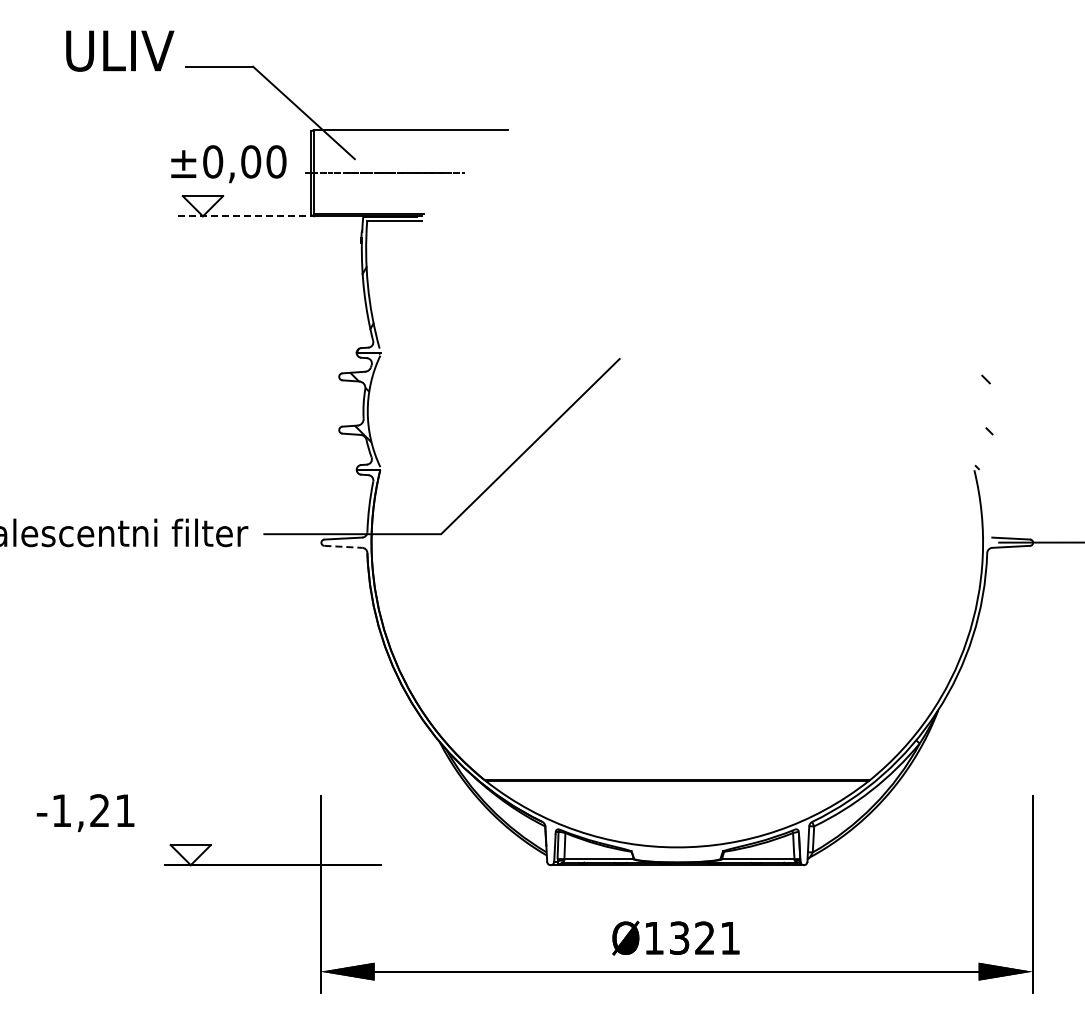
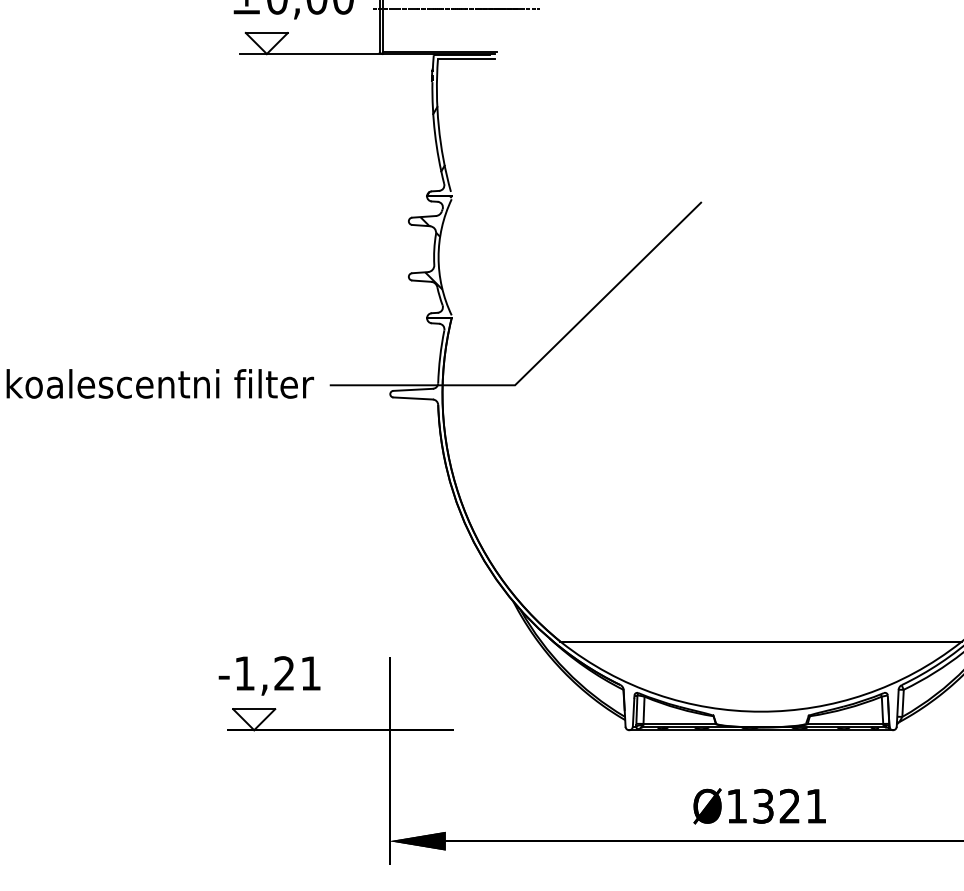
line: (246, 216) -> (312, 54), dashed -> solid
line: (343, 546) -> (413, 398), dashed -> solid
text: (85, 812) -> (269, 675), moved

